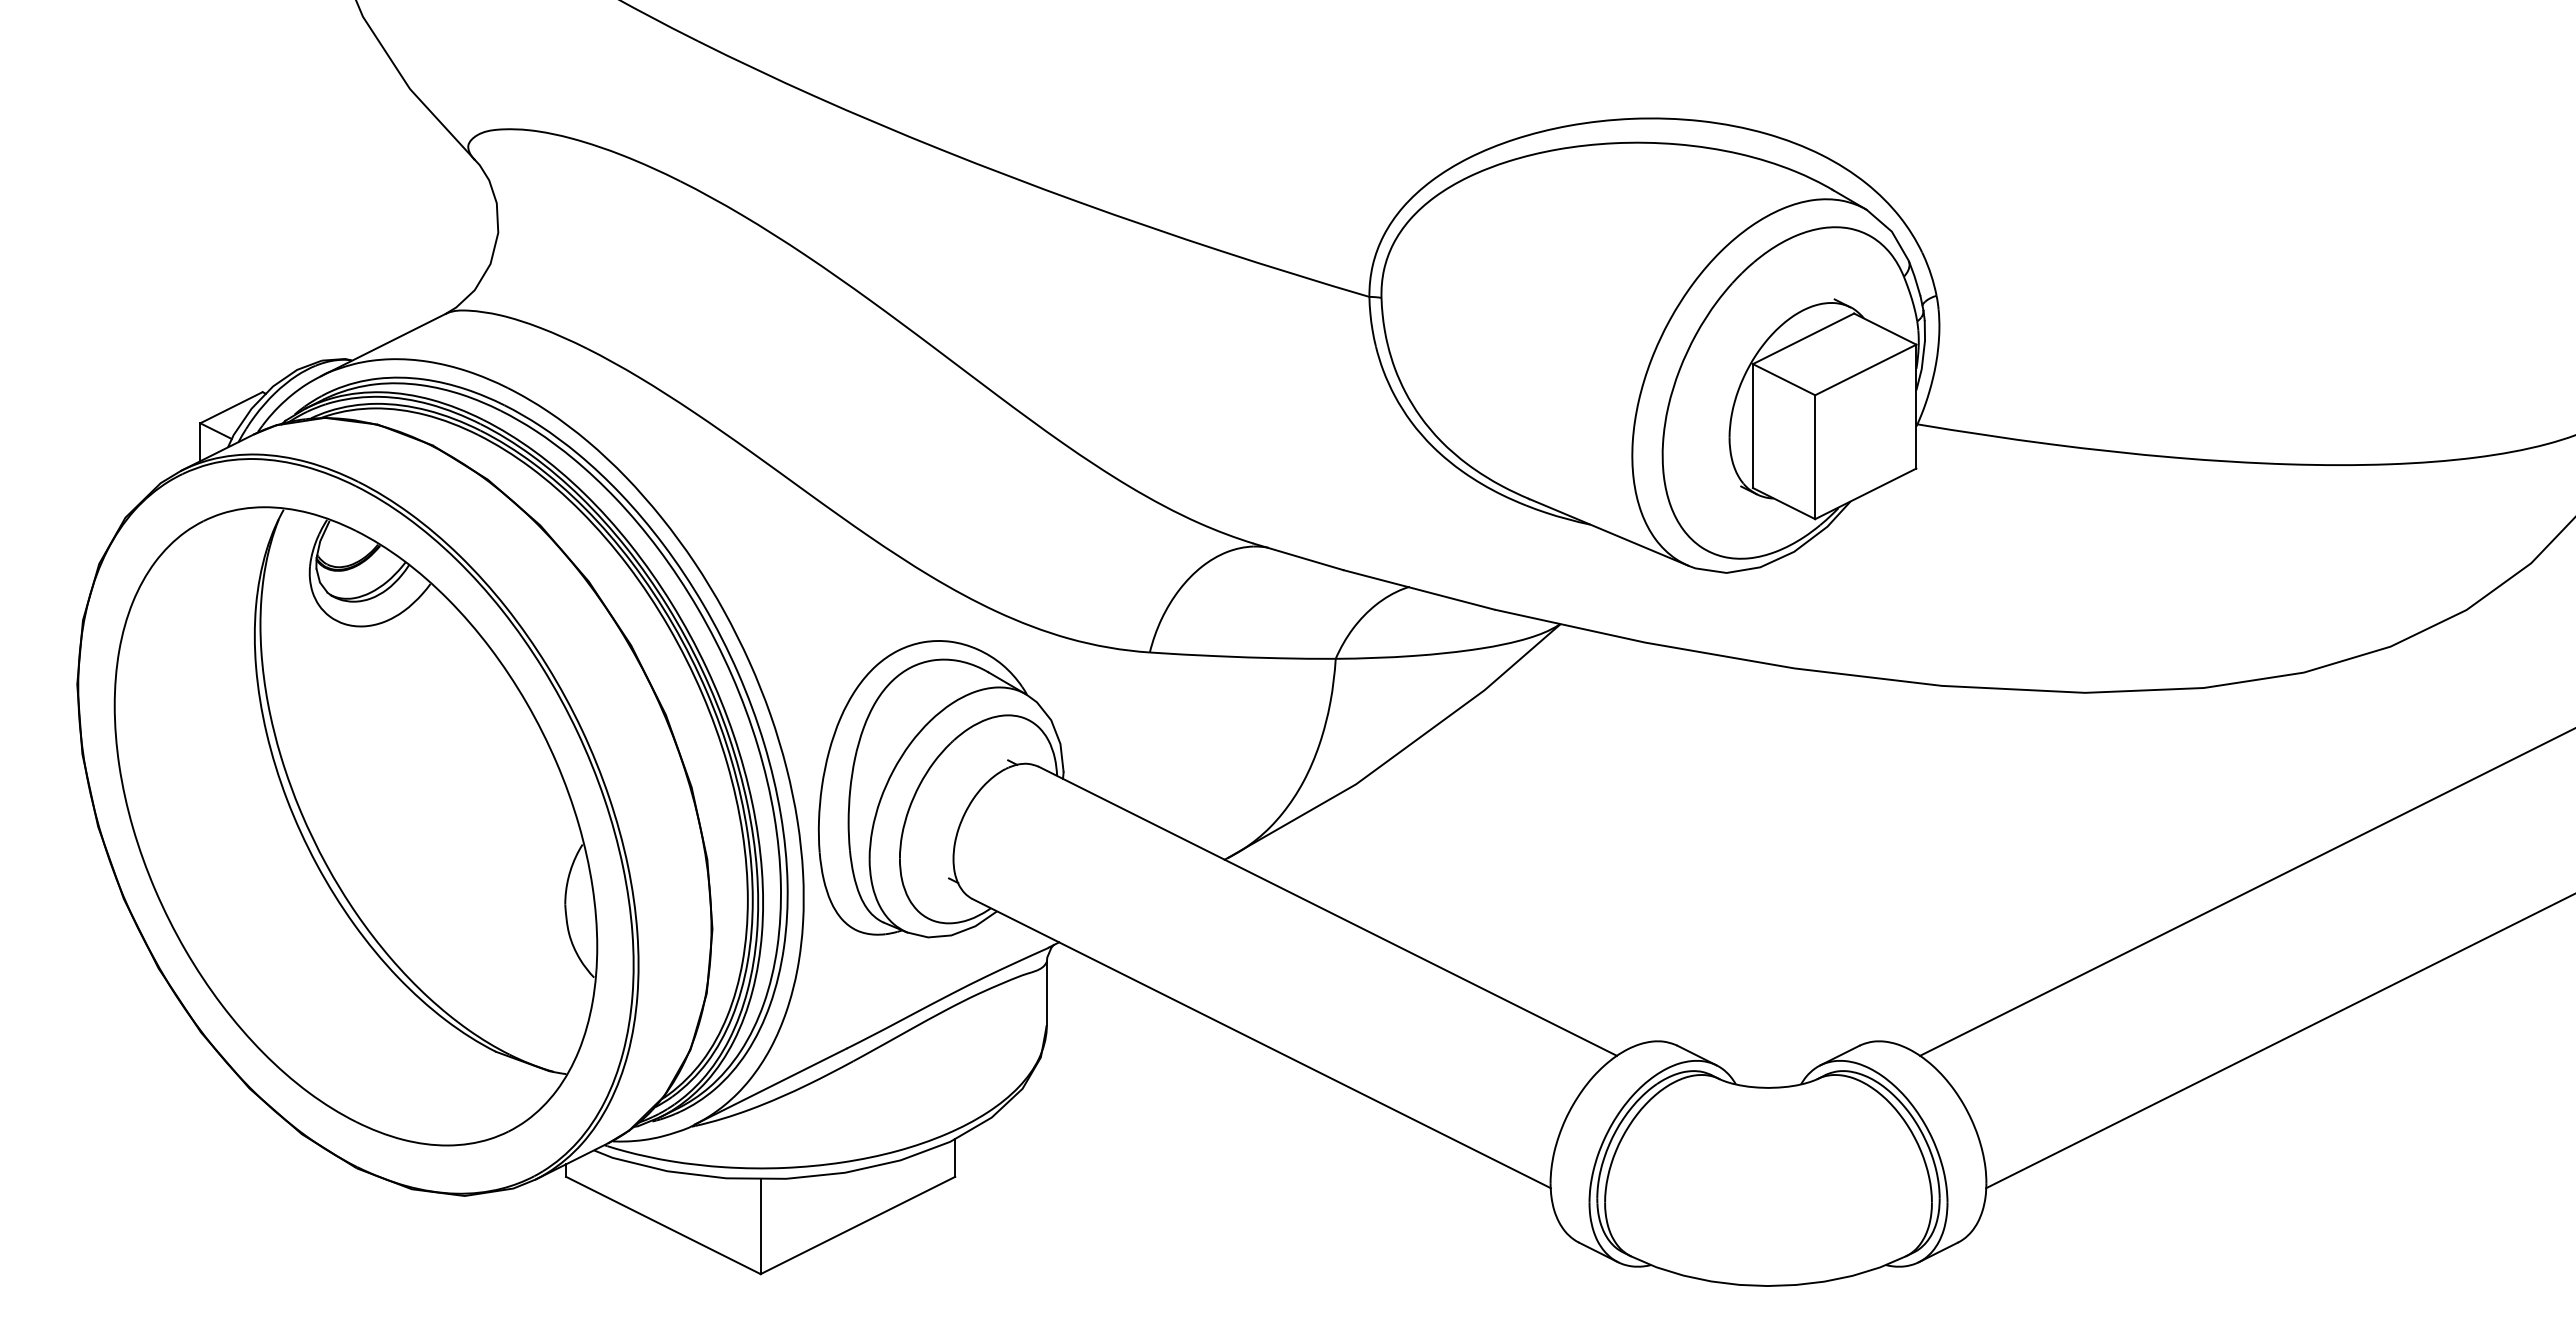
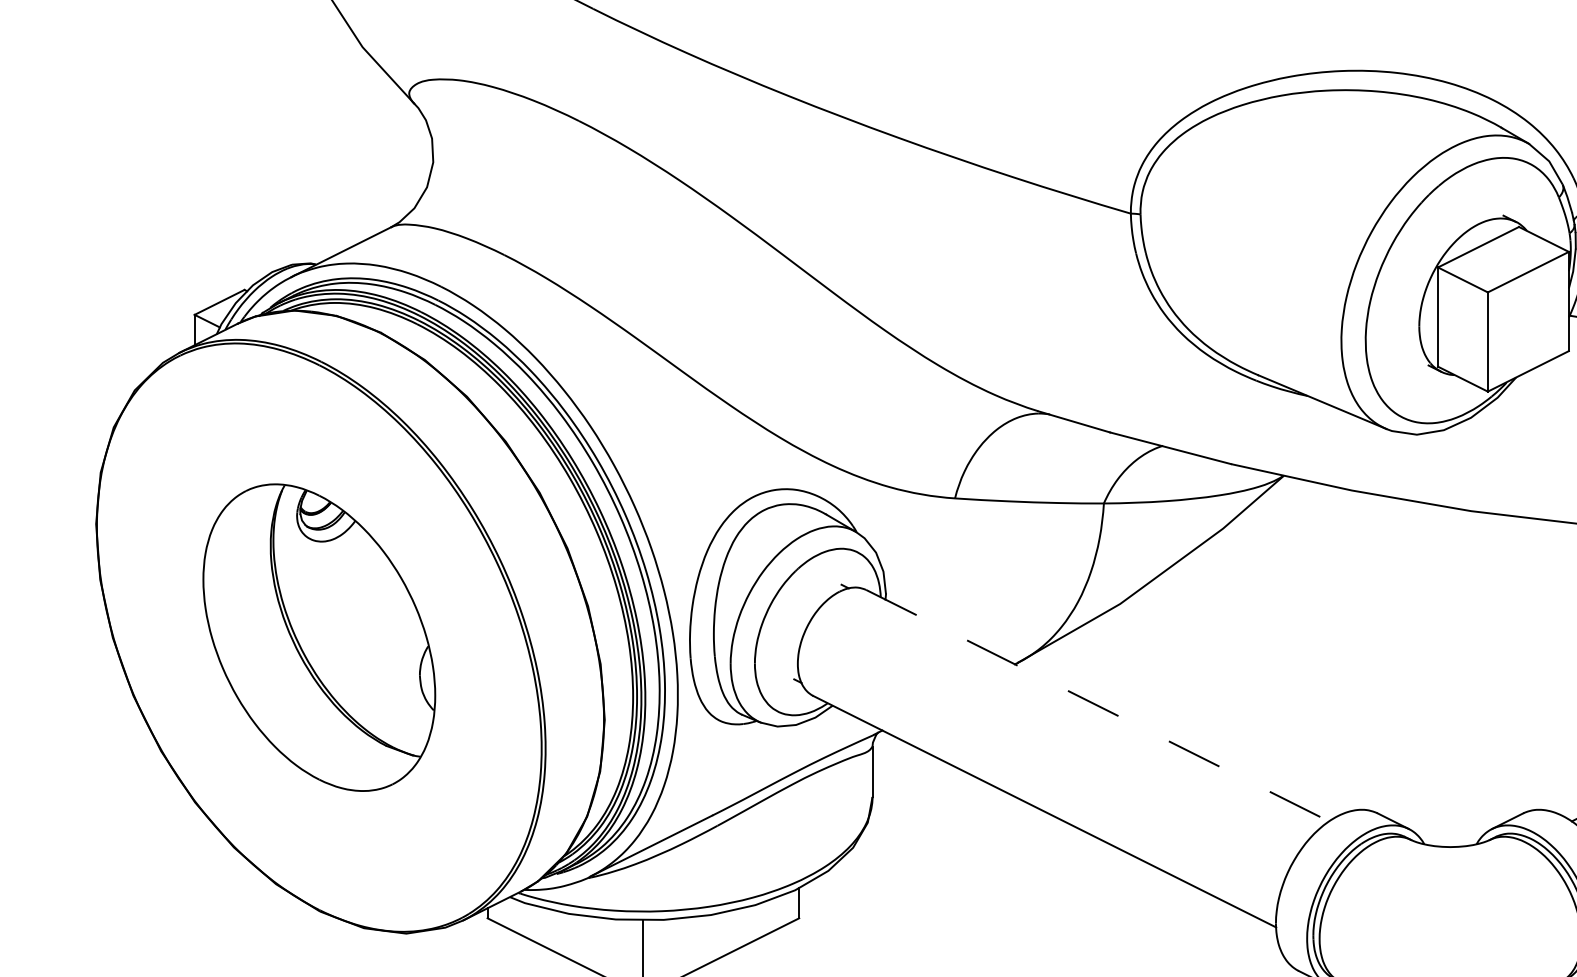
part: (355, 826) -> (318, 637), size x0.6
line: (1328, 911) -> (1098, 705), solid -> dashed

